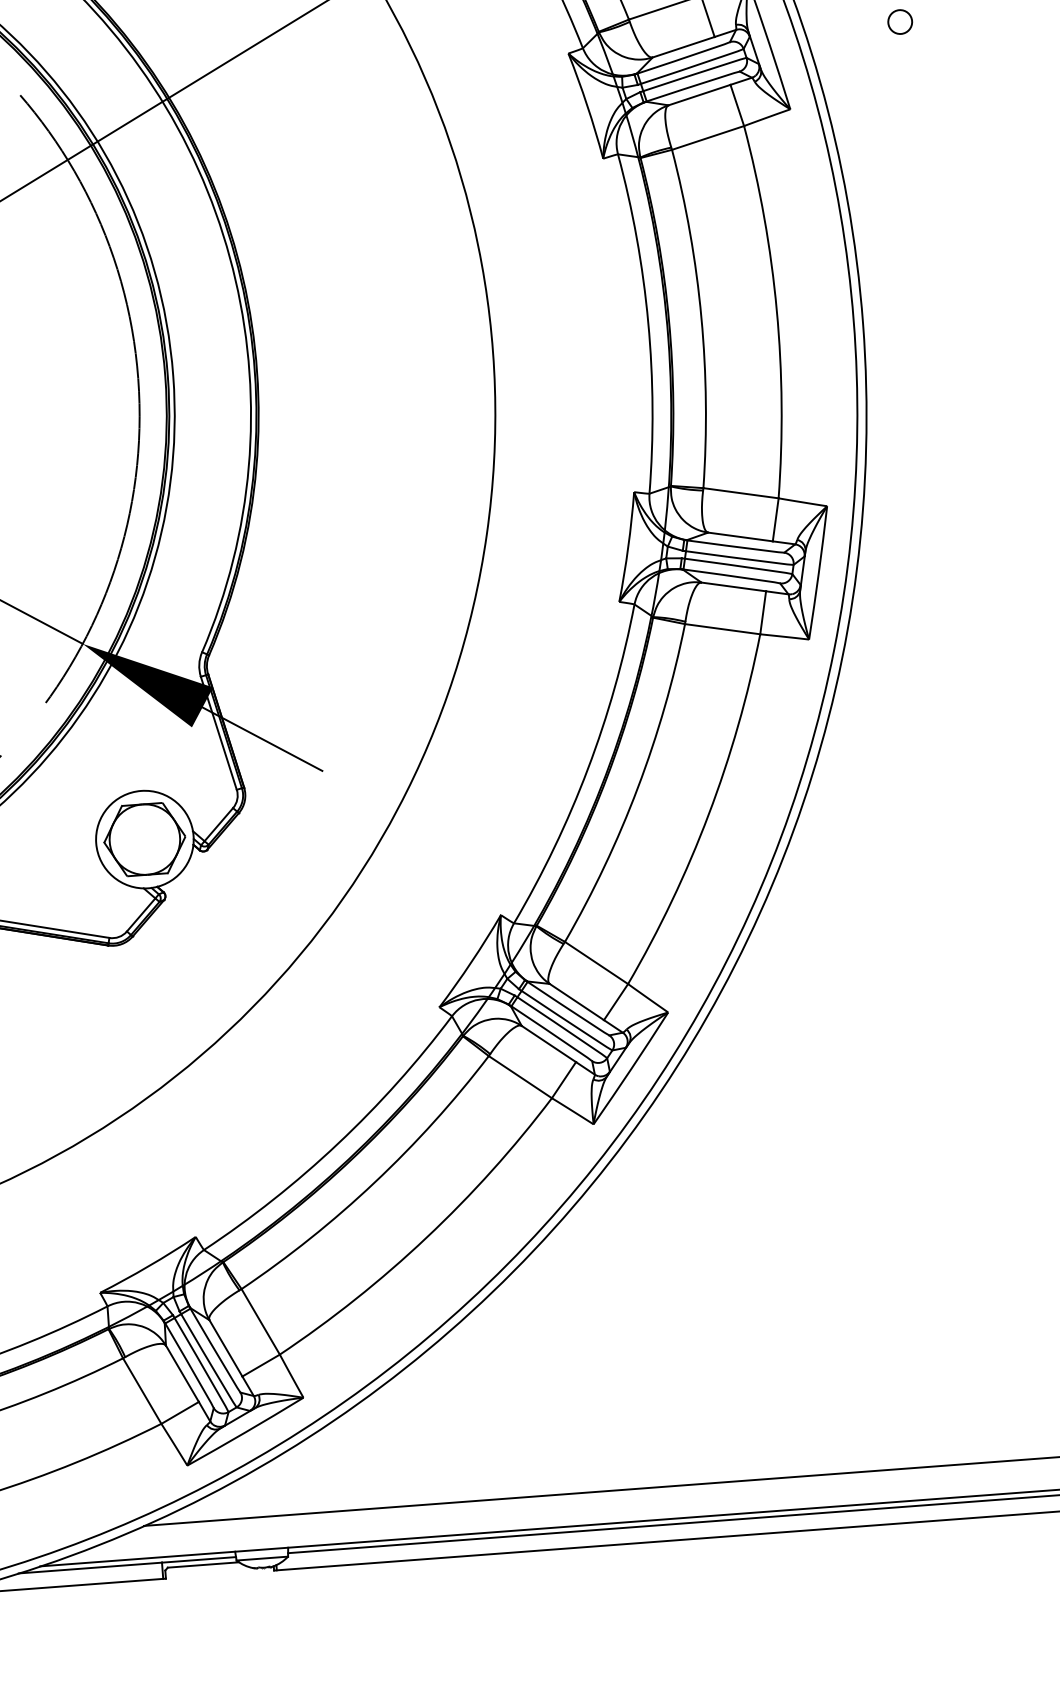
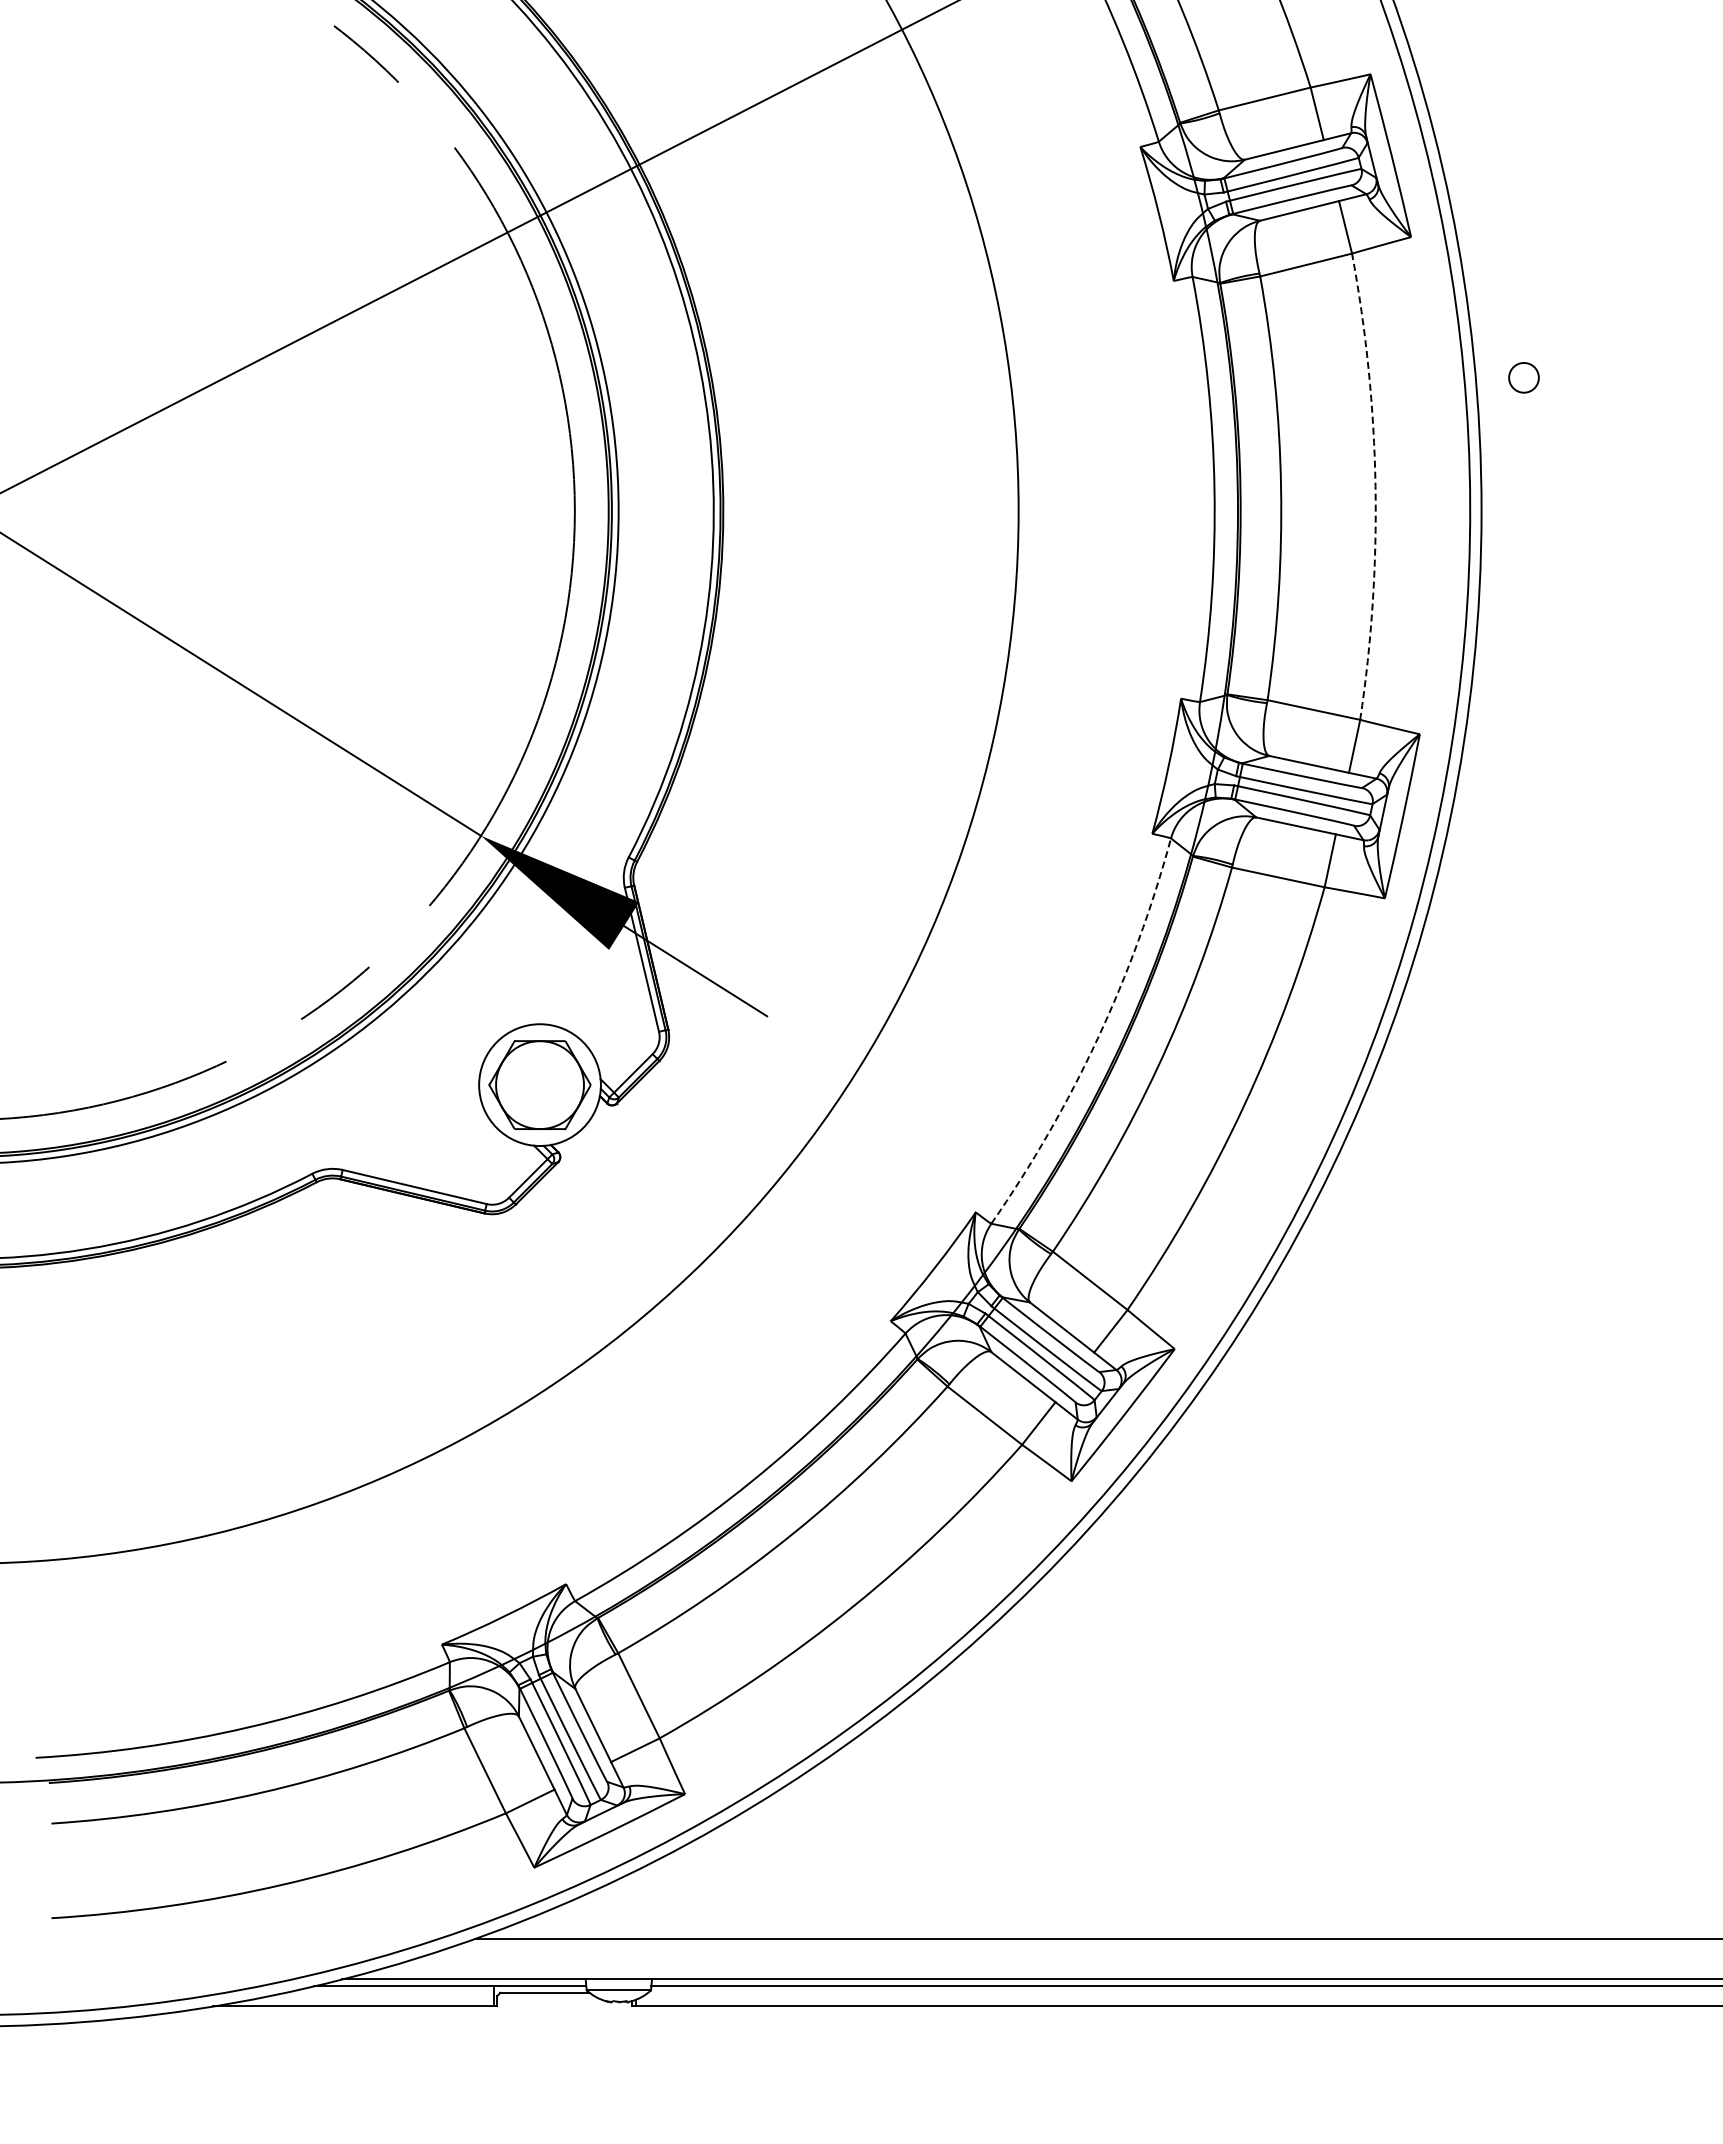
circle: (899, 21) -> (1523, 377), moved
arc: (776, 310) -> (1375, 486), solid -> dashed
arc: (587, 768) -> (1097, 1038), solid -> dashed

